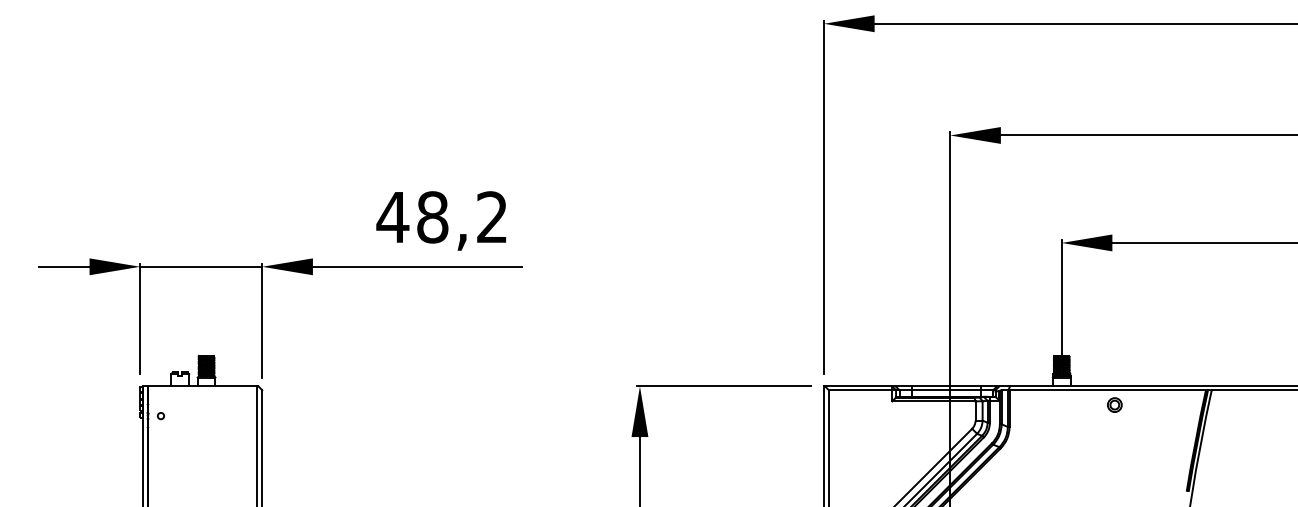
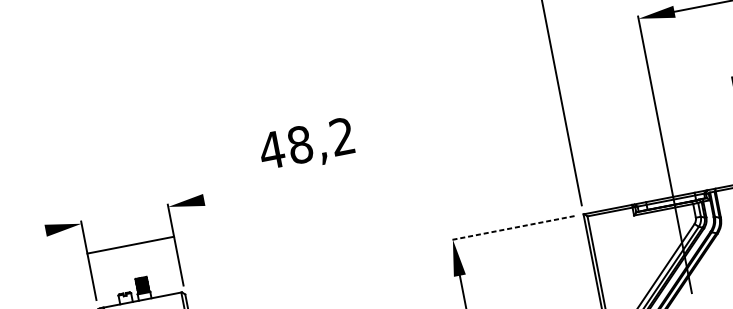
text: (440, 220) -> (306, 146), moved
line: (63, 266) -> (27, 234), removed
line: (201, 266) -> (130, 244), moved
line: (416, 266) -> (277, 185), removed
line: (723, 386) -> (512, 228), solid -> dashed

